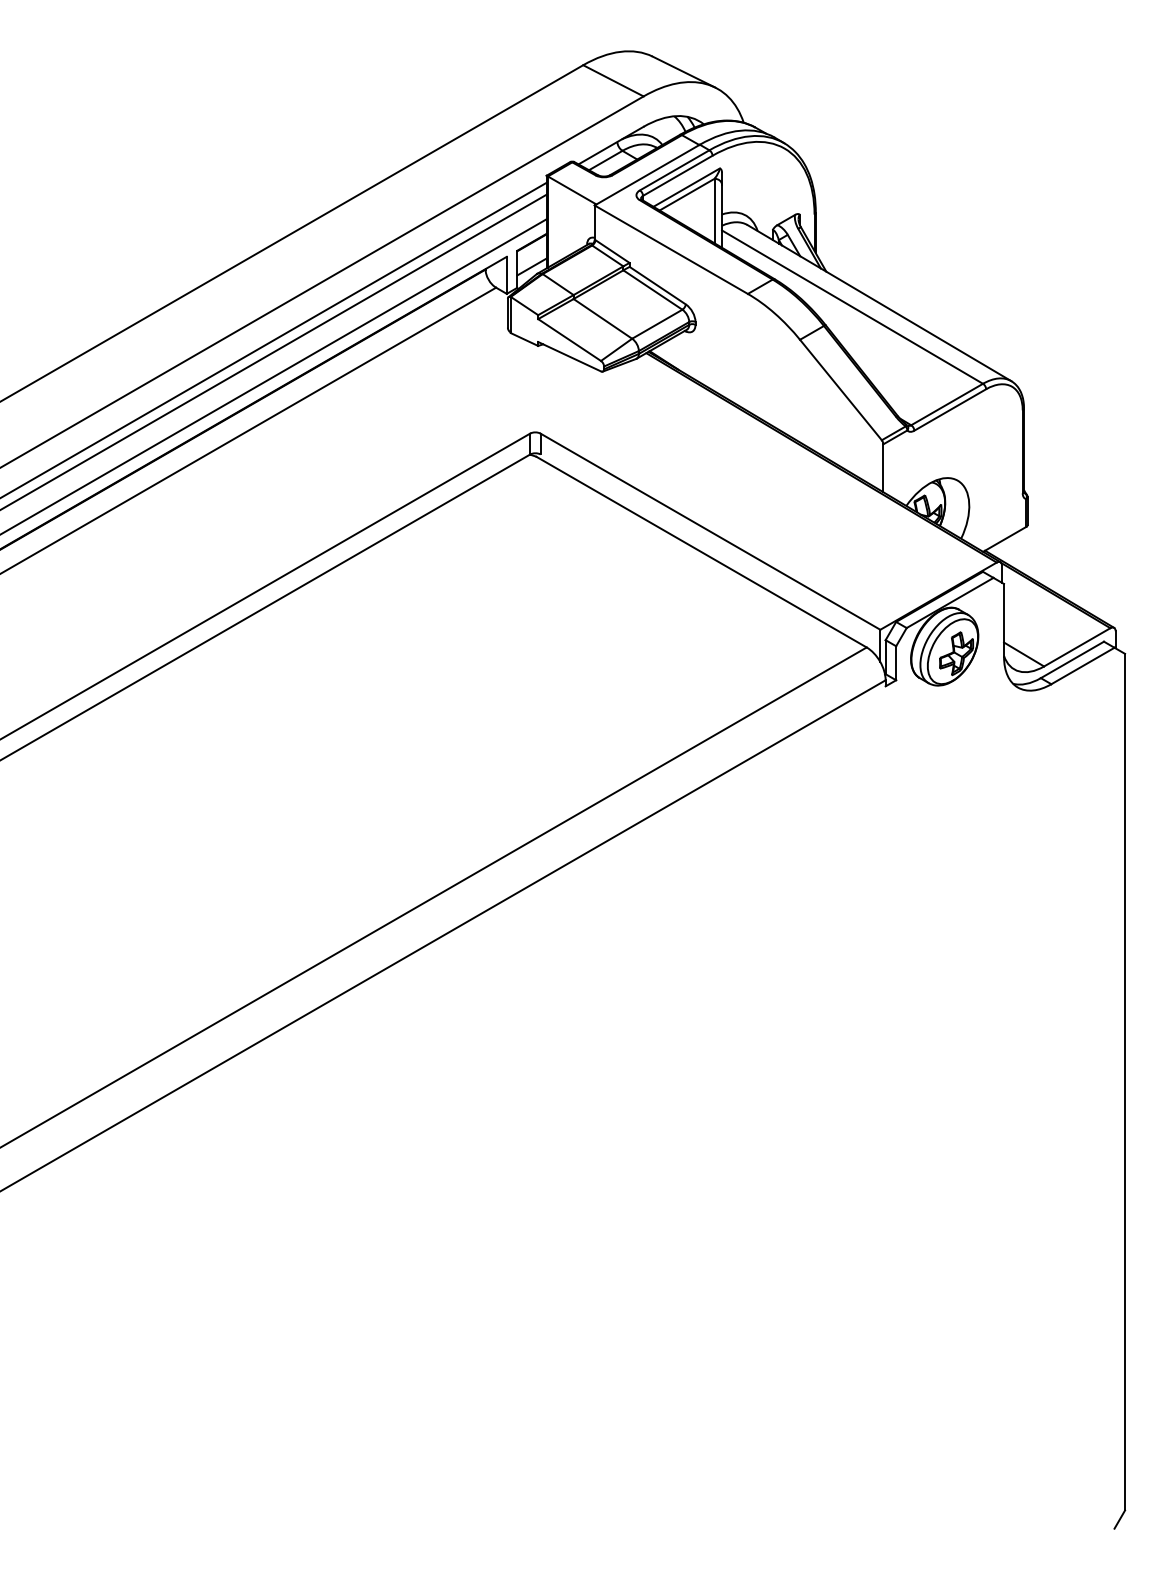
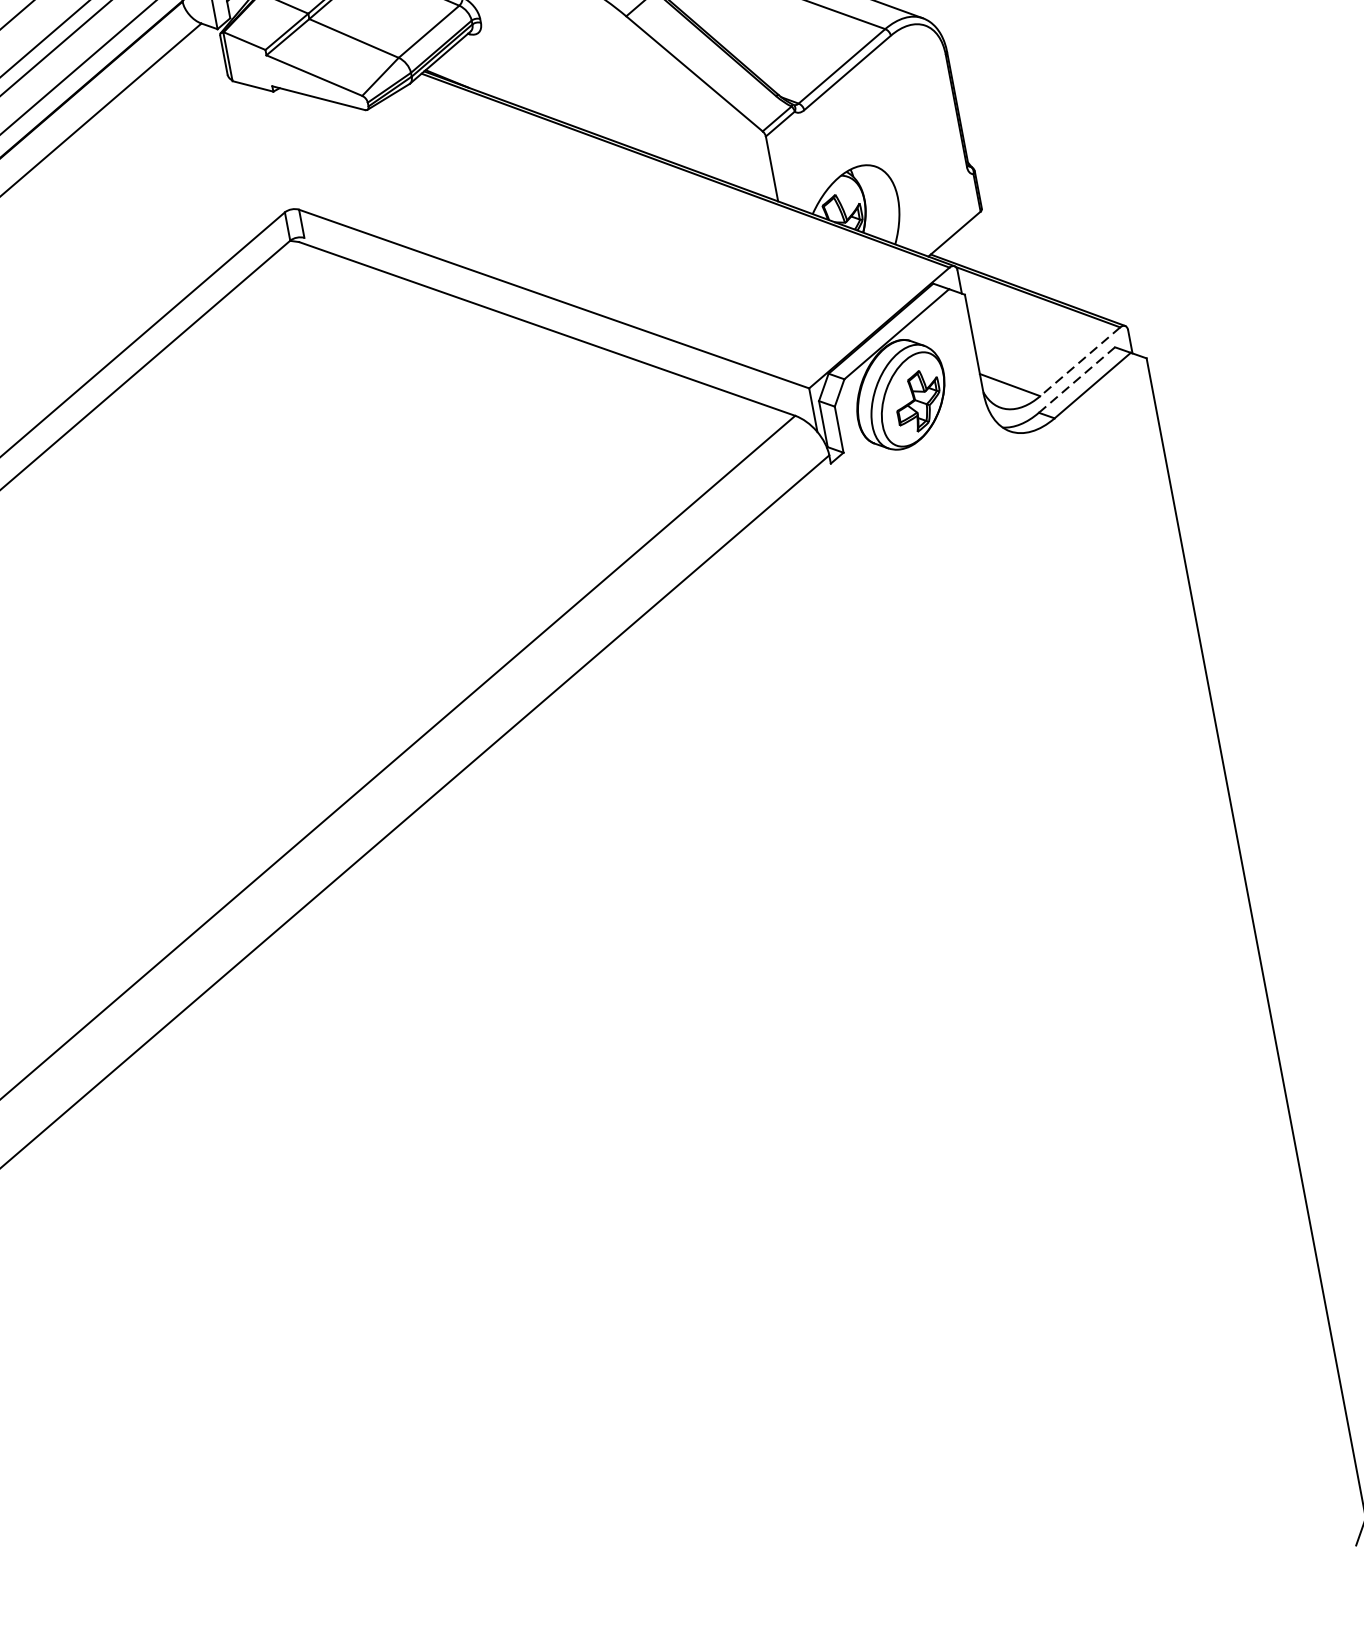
line: (1076, 647) -> (1079, 362), solid -> dashed
line: (1072, 659) -> (1076, 379), solid -> dashed

